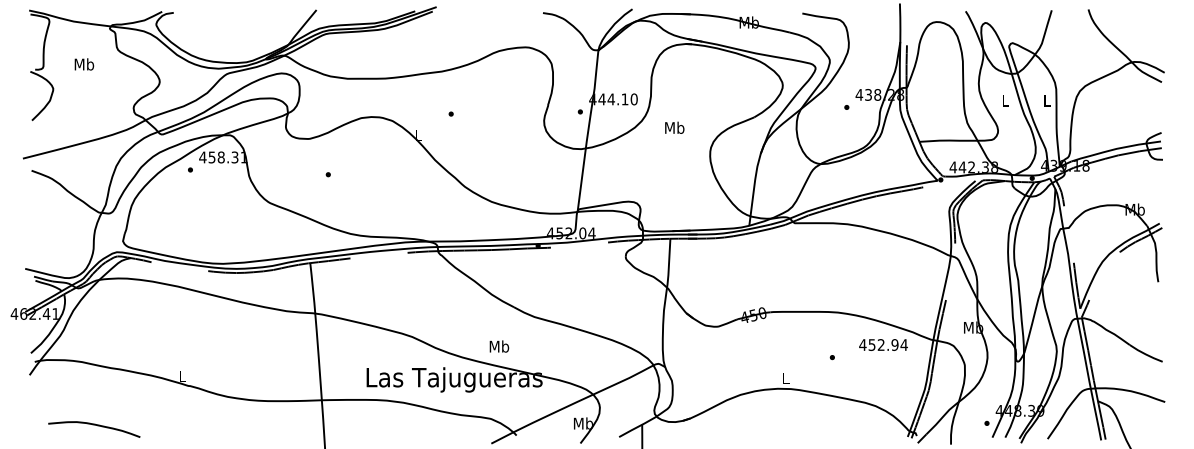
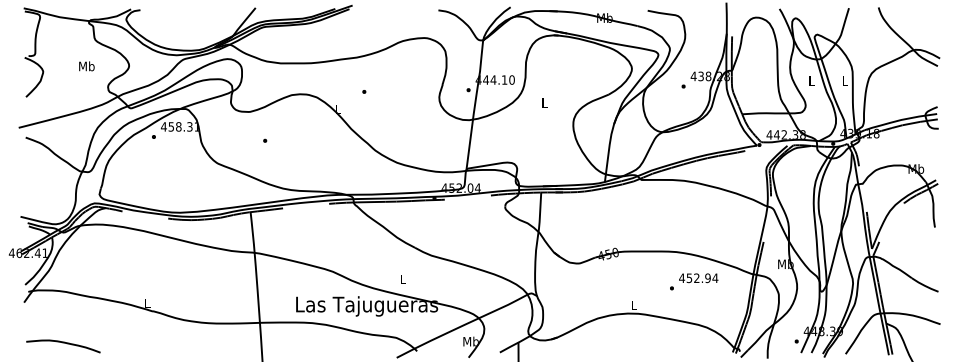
text: (84, 64) -> (86, 66), moved
text: (674, 127) -> (544, 102), Mb -> L
text: (883, 344) -> (698, 277), moved
text: (499, 346) -> (403, 279), Mb -> L
curve: (94, 425) -> (63, 343), moved

